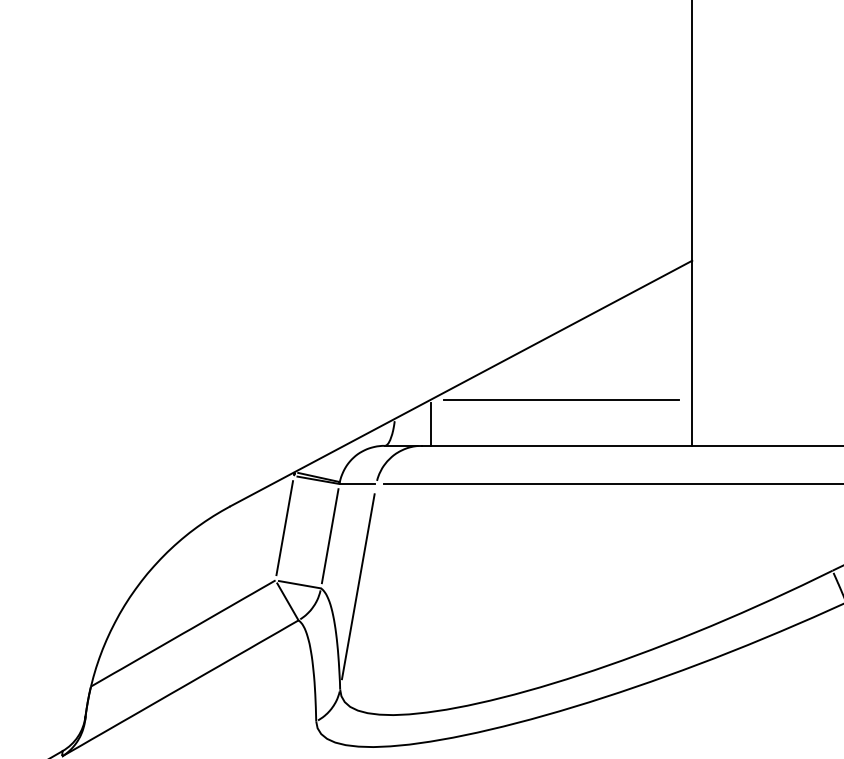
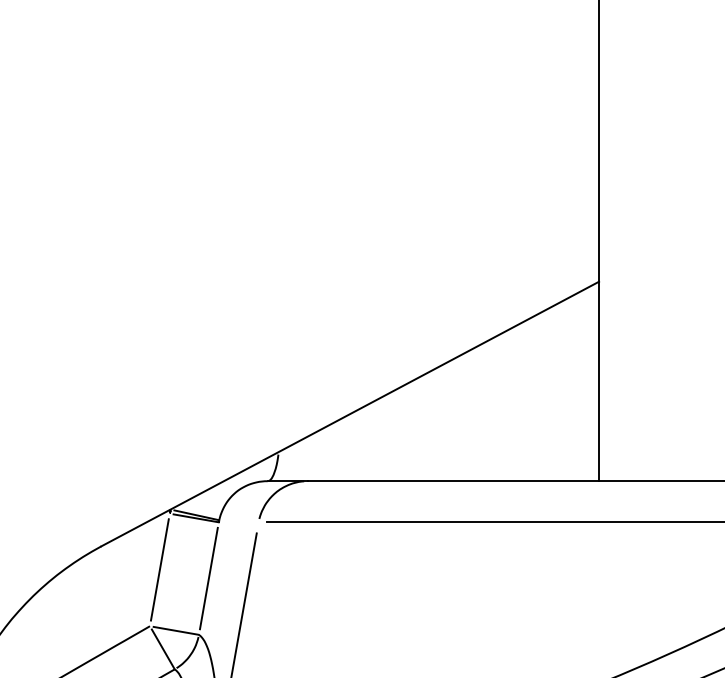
line: (561, 399) -> (458, 431), removed
line: (431, 424) -> (318, 458), removed
line: (357, 484) -> (238, 522), removed

